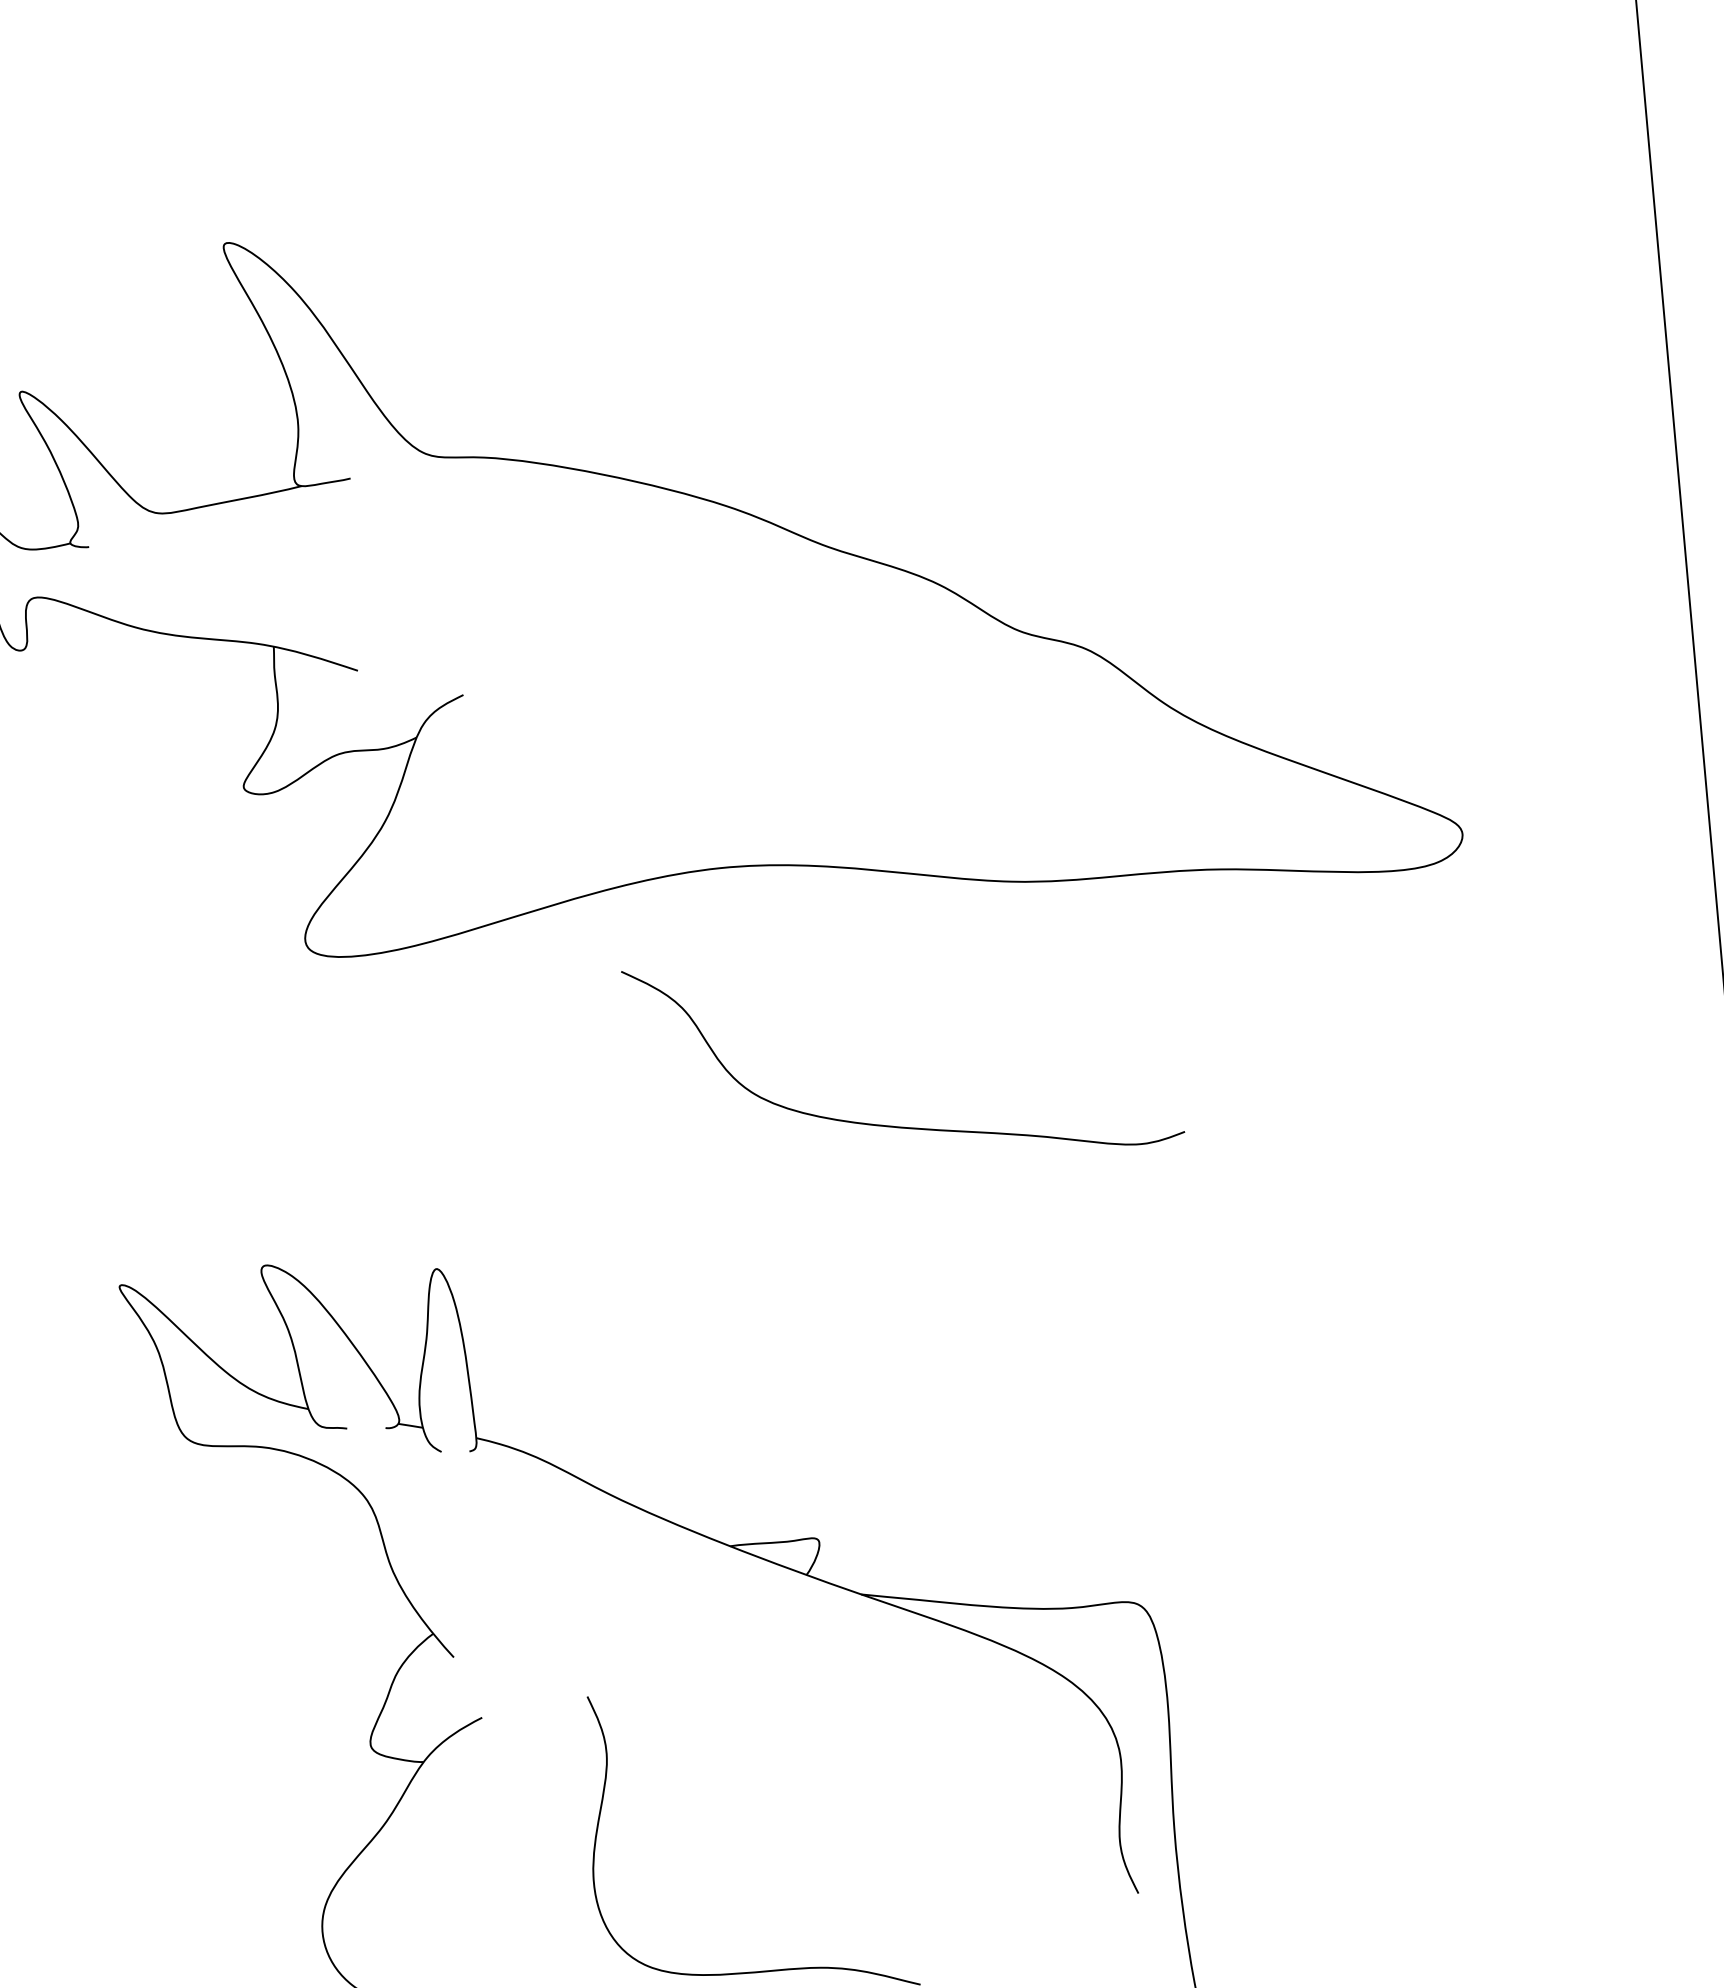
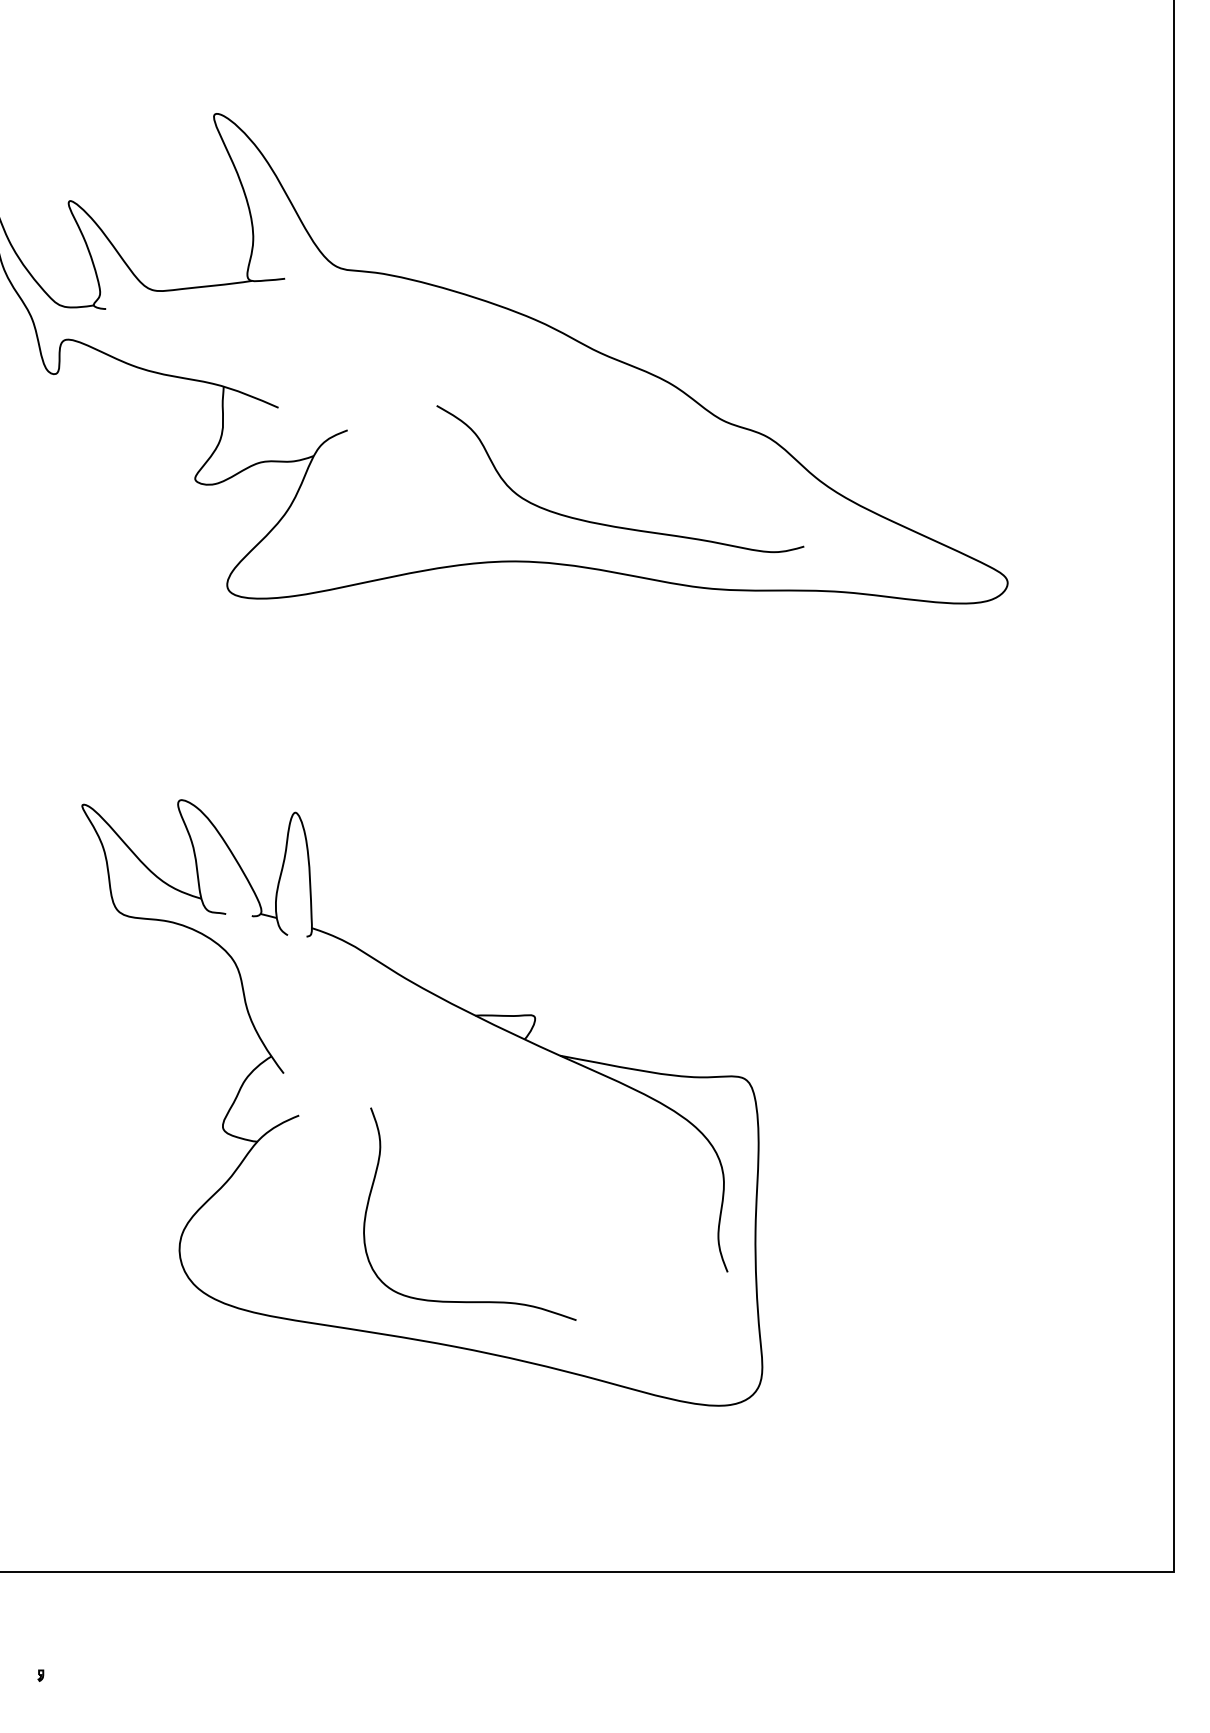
curve: (893, 1124) -> (609, 524), moved

